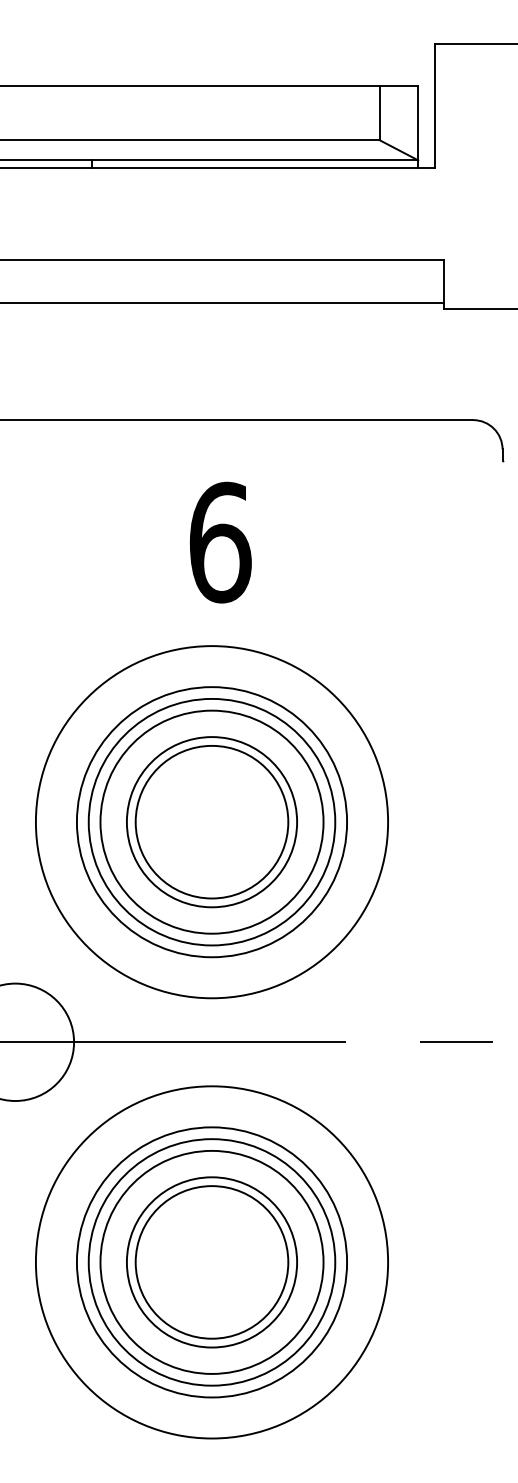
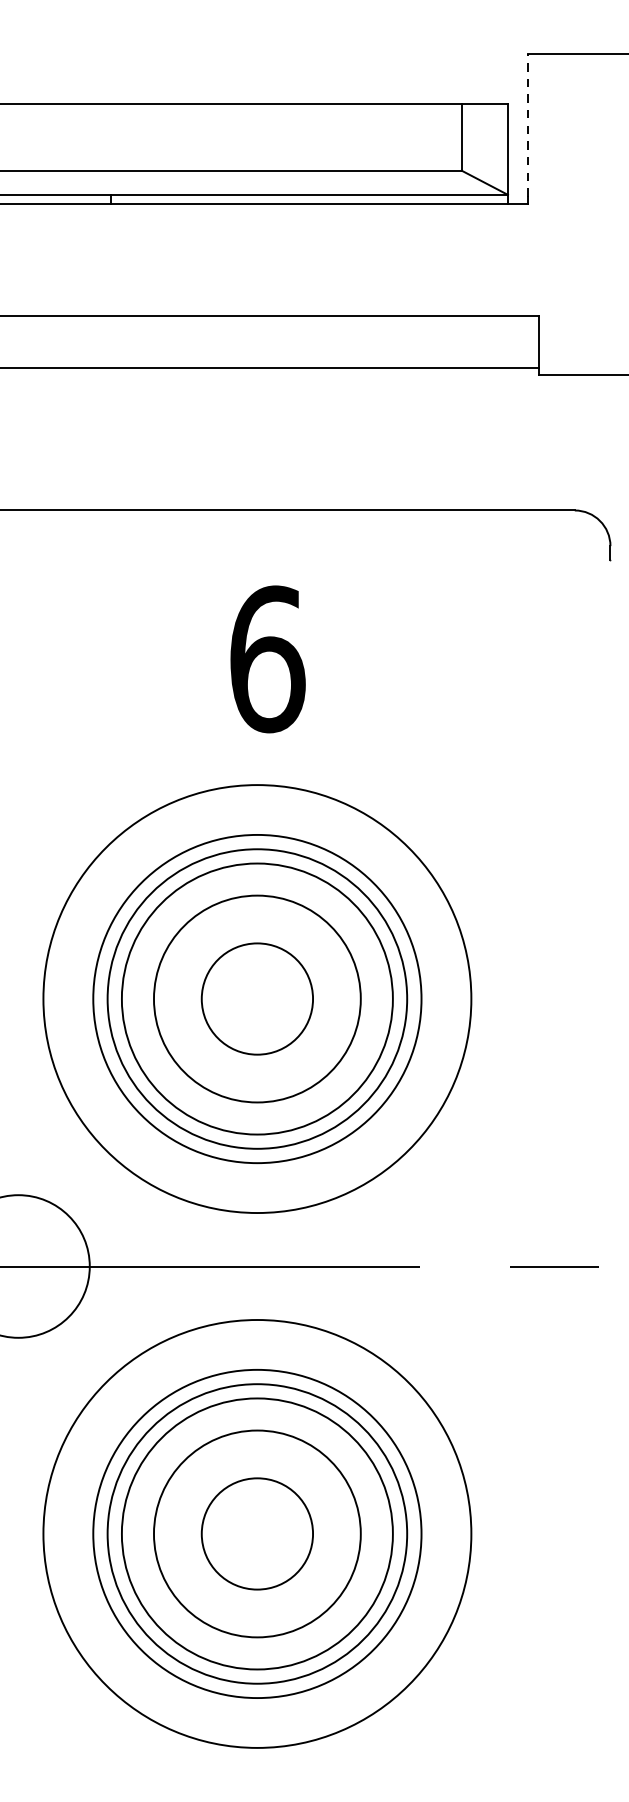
line: (435, 103) -> (528, 125), solid -> dashed
circle: (211, 821) -> (256, 998), size x0.6
circle: (211, 1262) -> (256, 1534), size x0.6

